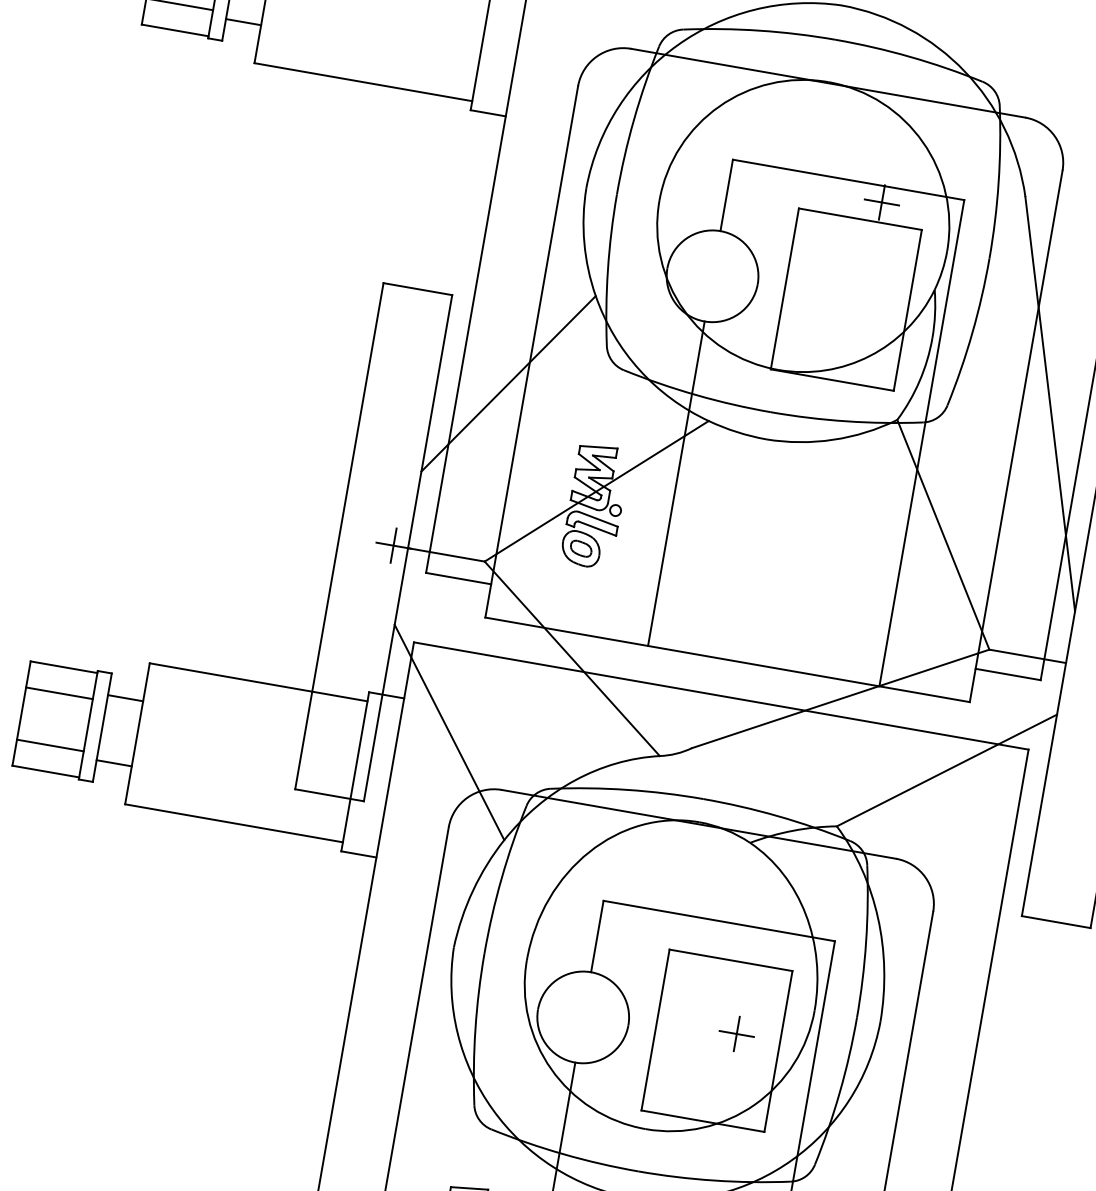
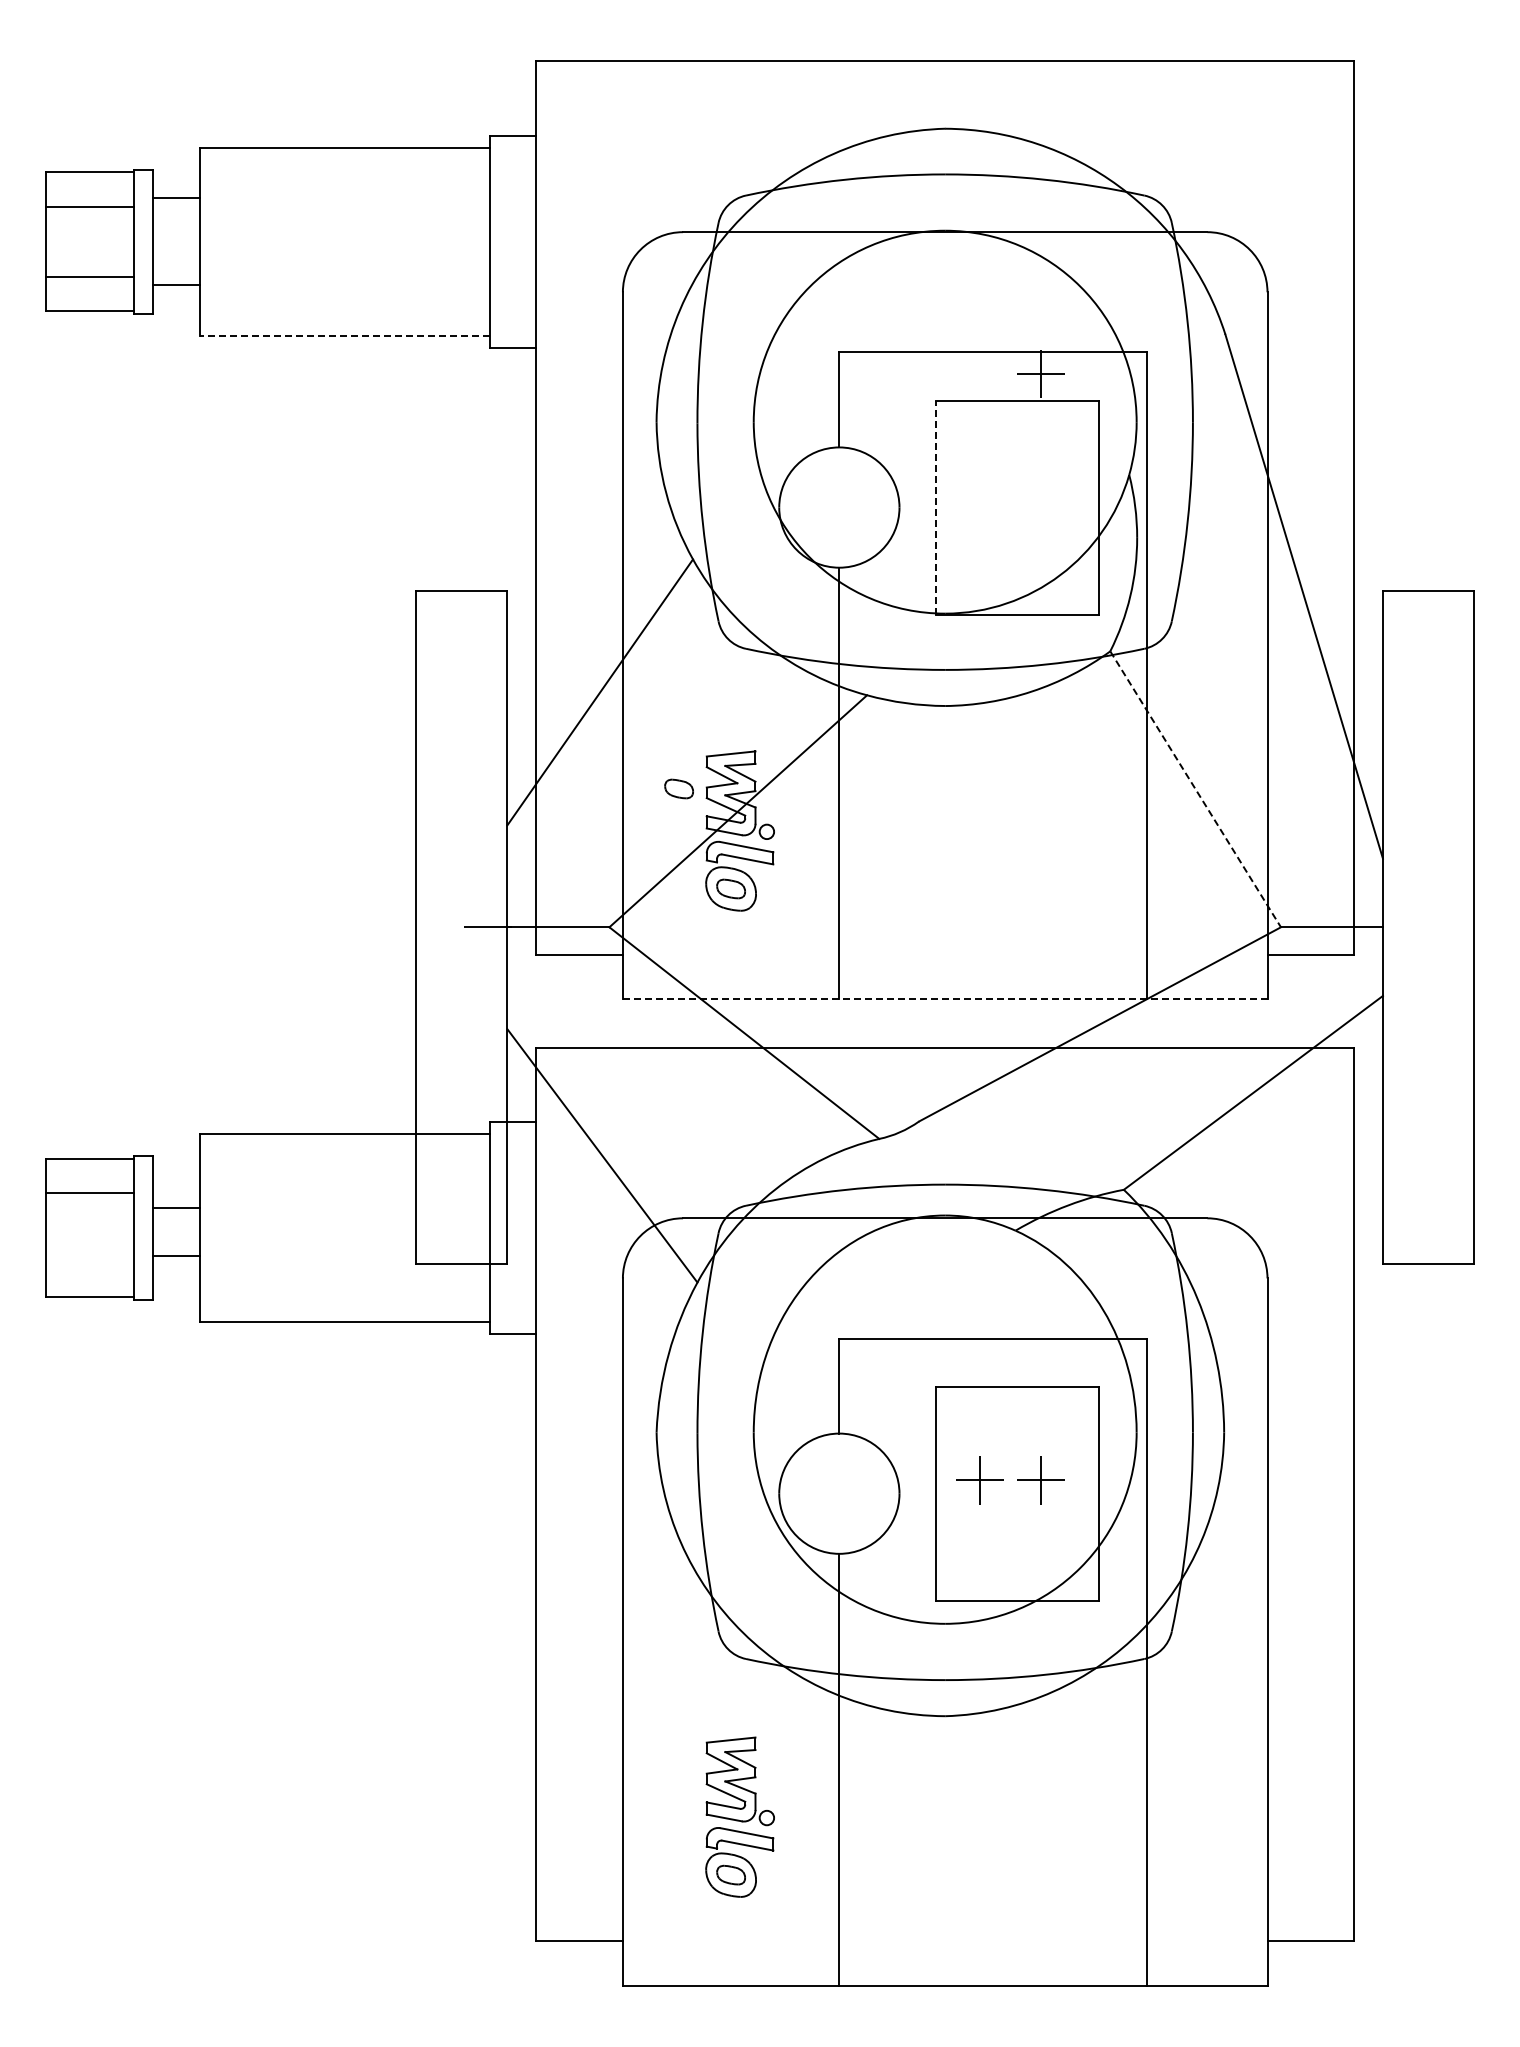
line: (363, 82) -> (344, 335), solid -> dashed
line: (784, 288) -> (935, 507), solid -> dashed
part: (554, 466) -> (678, 788), added
line: (943, 534) -> (1195, 789), solid -> dashed
line: (393, 545) -> (488, 927), removed
line: (727, 659) -> (945, 999), solid -> dashed
line: (125, 698) -> (176, 1255), moved
line: (49, 745) -> (89, 1262), removed
line: (114, 763) -> (176, 1208), moved
part: (690, 1025) -> (979, 1480), added

